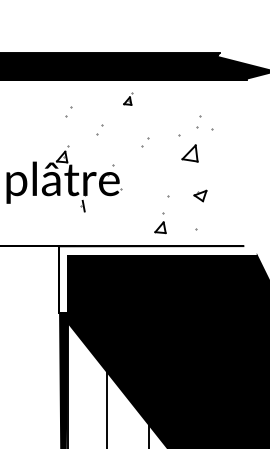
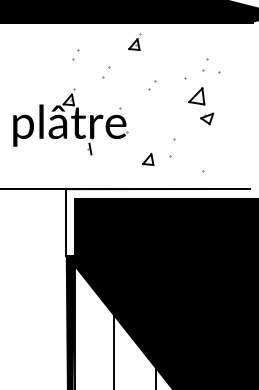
part: (127, 99) -> (134, 42), size x1.43
part: (200, 195) -> (207, 118), moved
part: (160, 227) -> (148, 159), moved

